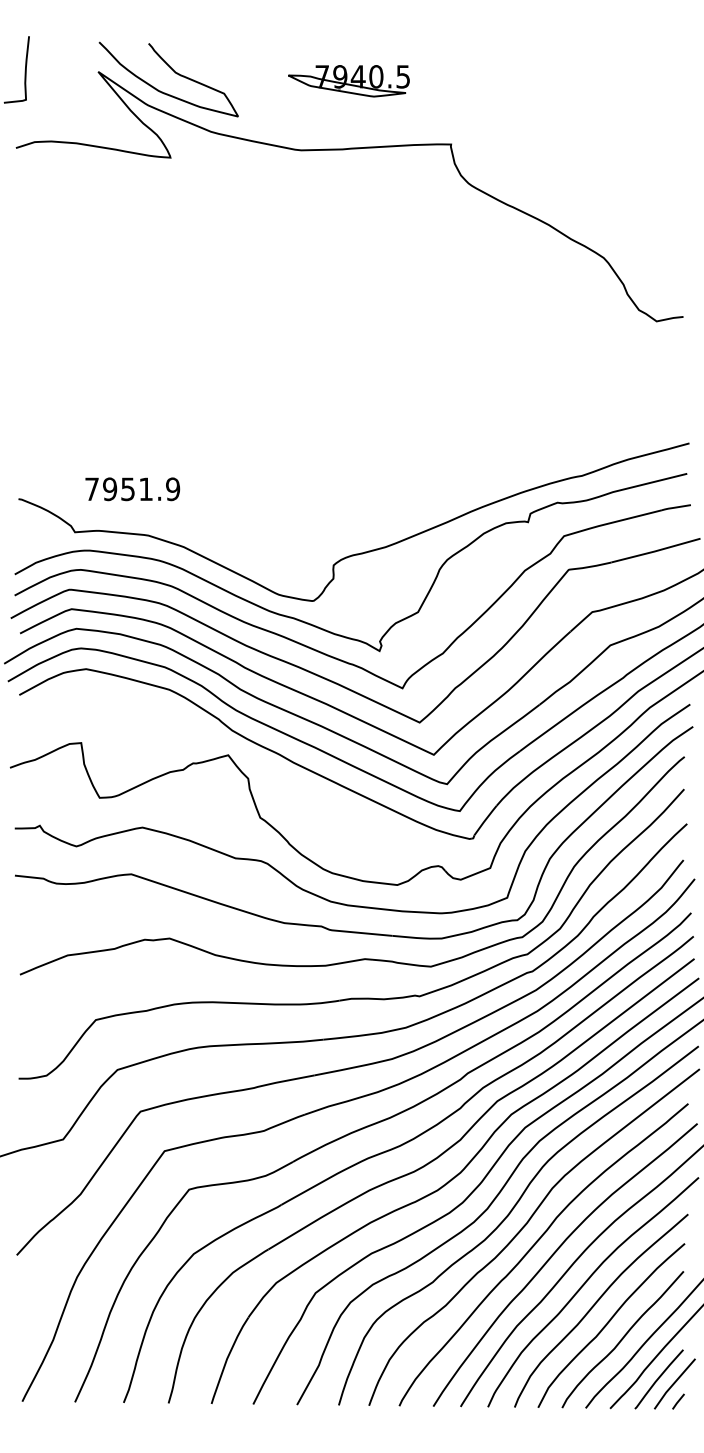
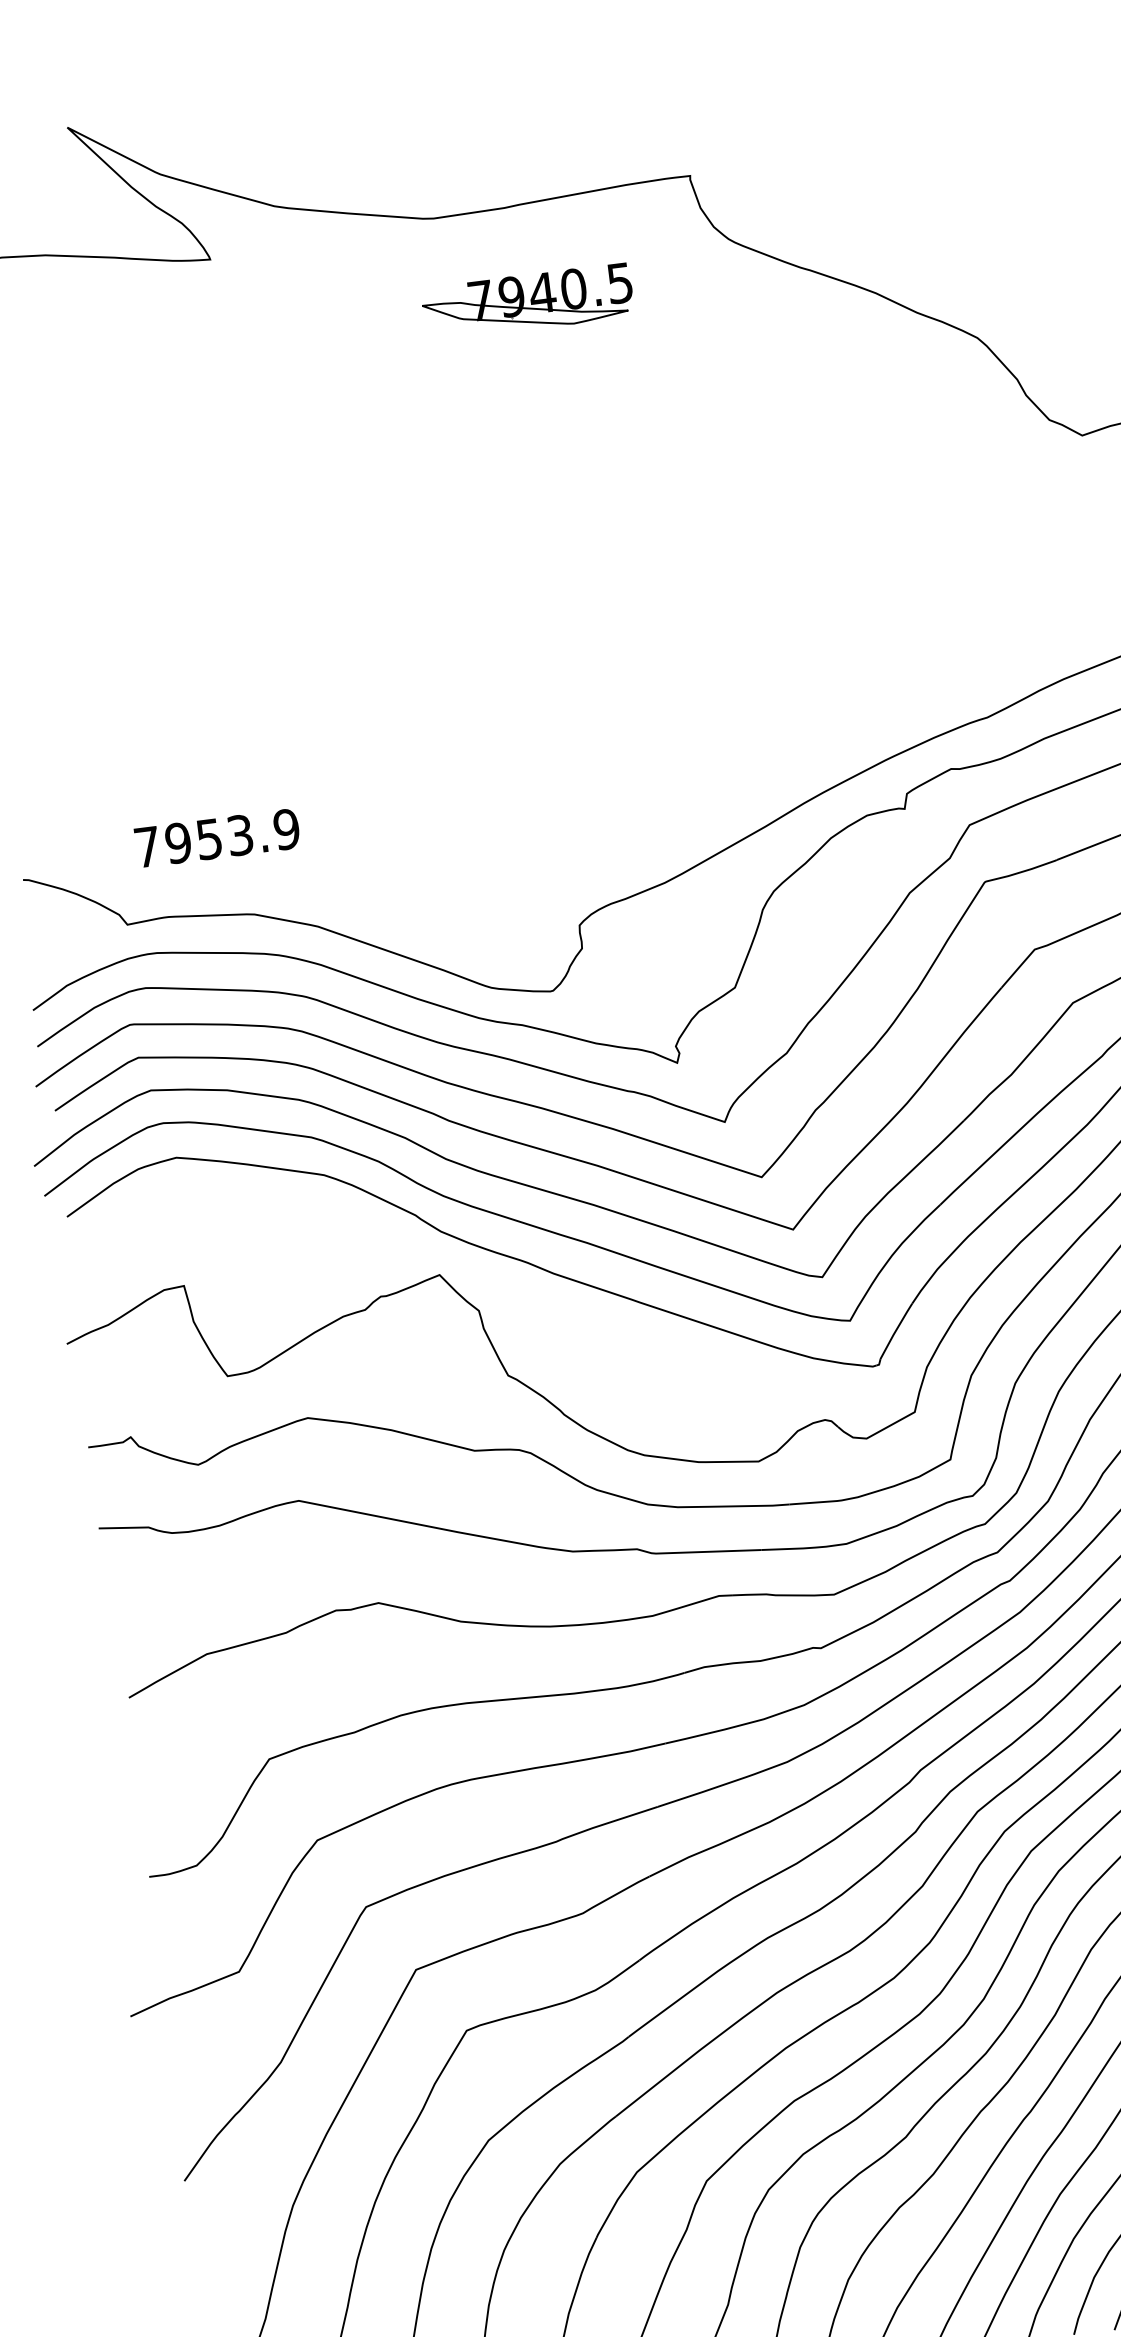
curve: (174, 72) -> (198, 112), removed
part: (348, 81) -> (526, 303), moved
text: (145, 489) -> (239, 835), 7951.9 -> 7953.9

